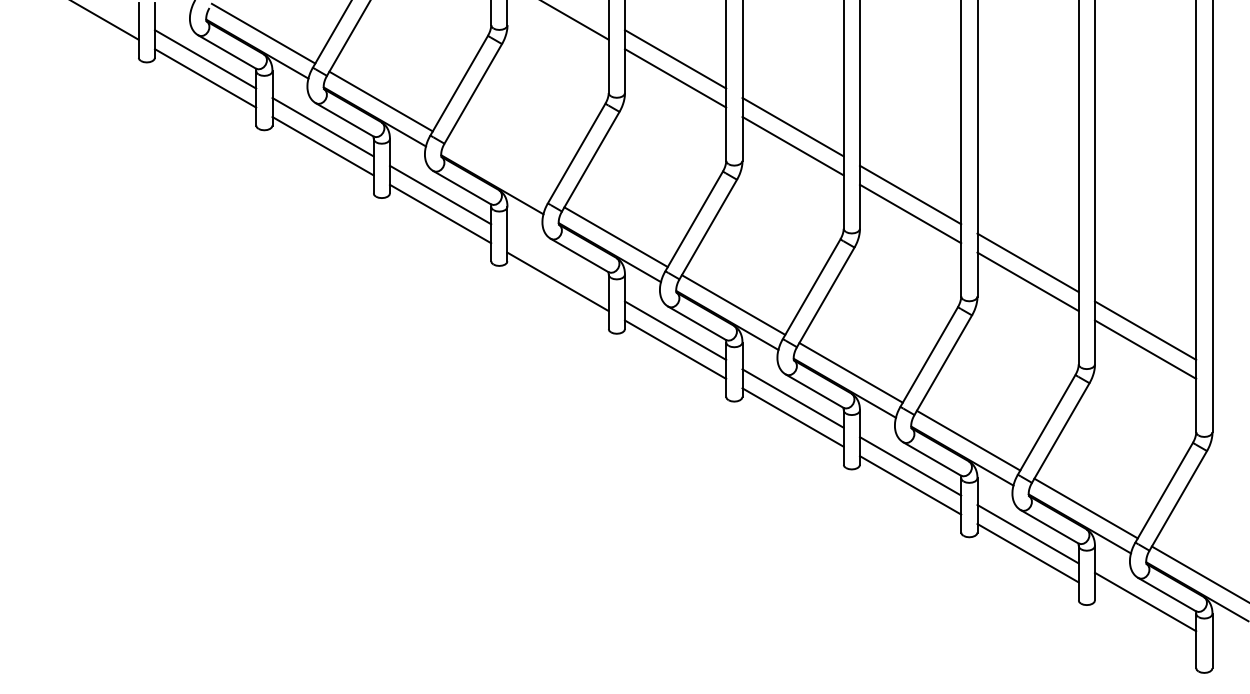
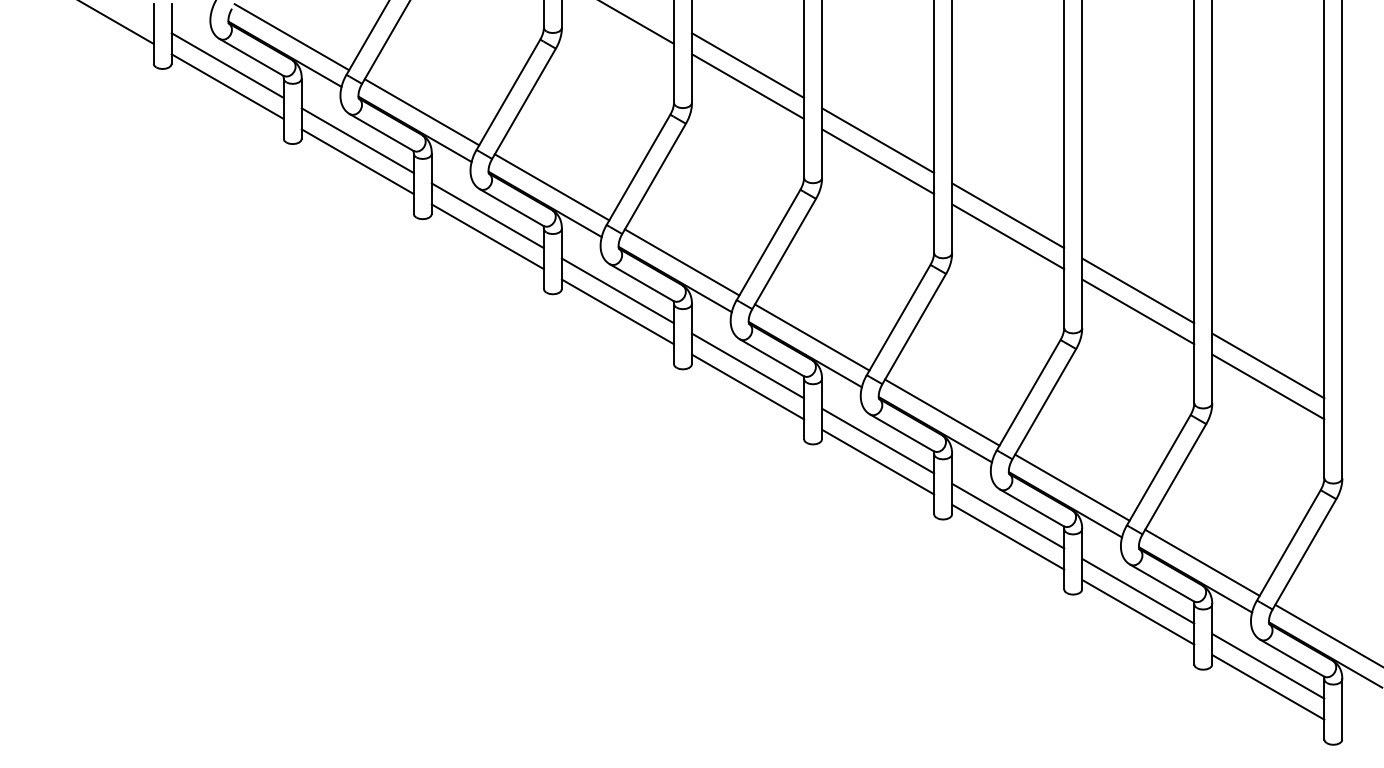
line: (498, 169) -> (551, 187), added
line: (557, 262) -> (617, 290), added
line: (1145, 620) -> (1268, 686), added

